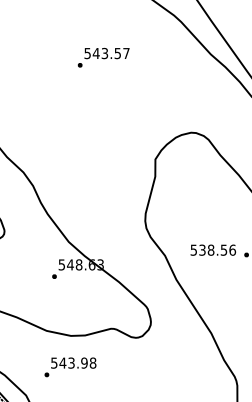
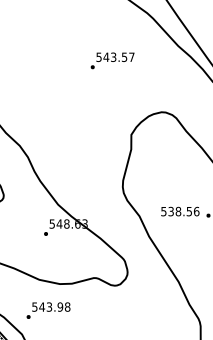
text: (103, 57) -> (112, 60), moved
text: (70, 367) -> (48, 310), moved

